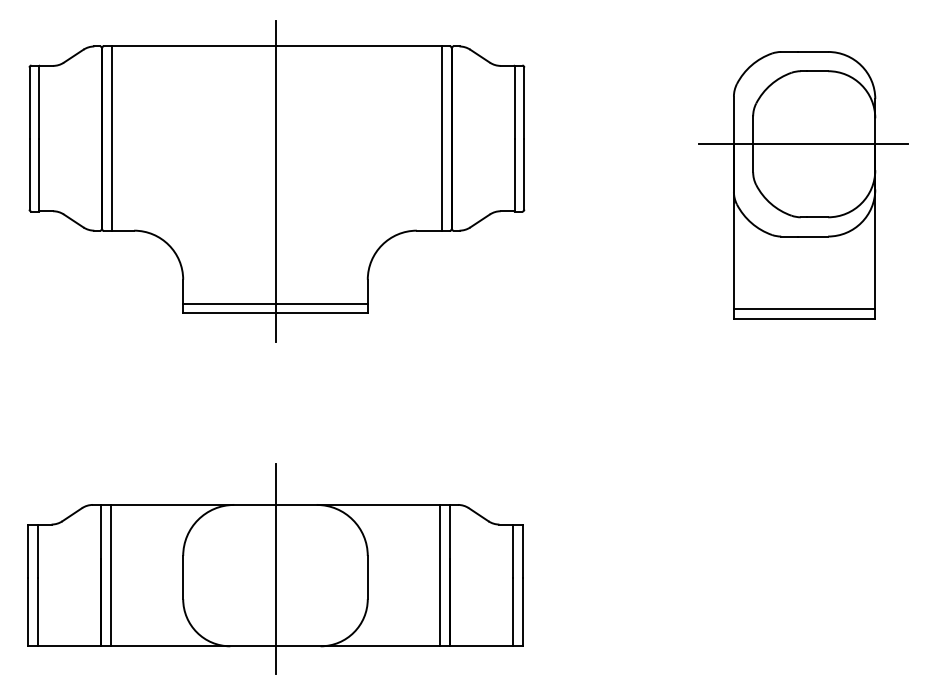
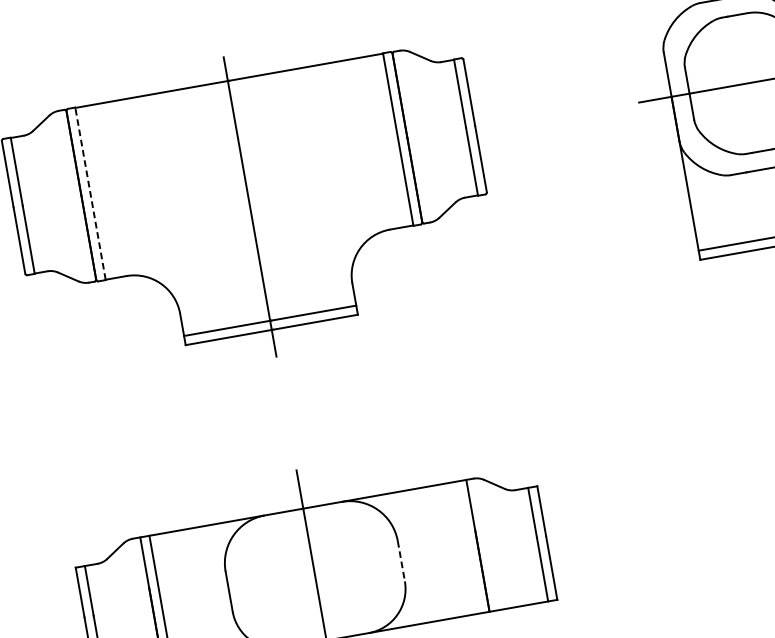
line: (111, 138) -> (90, 193), solid -> dashed
line: (440, 575) -> (468, 547), removed
line: (367, 577) -> (401, 561), solid -> dashed

